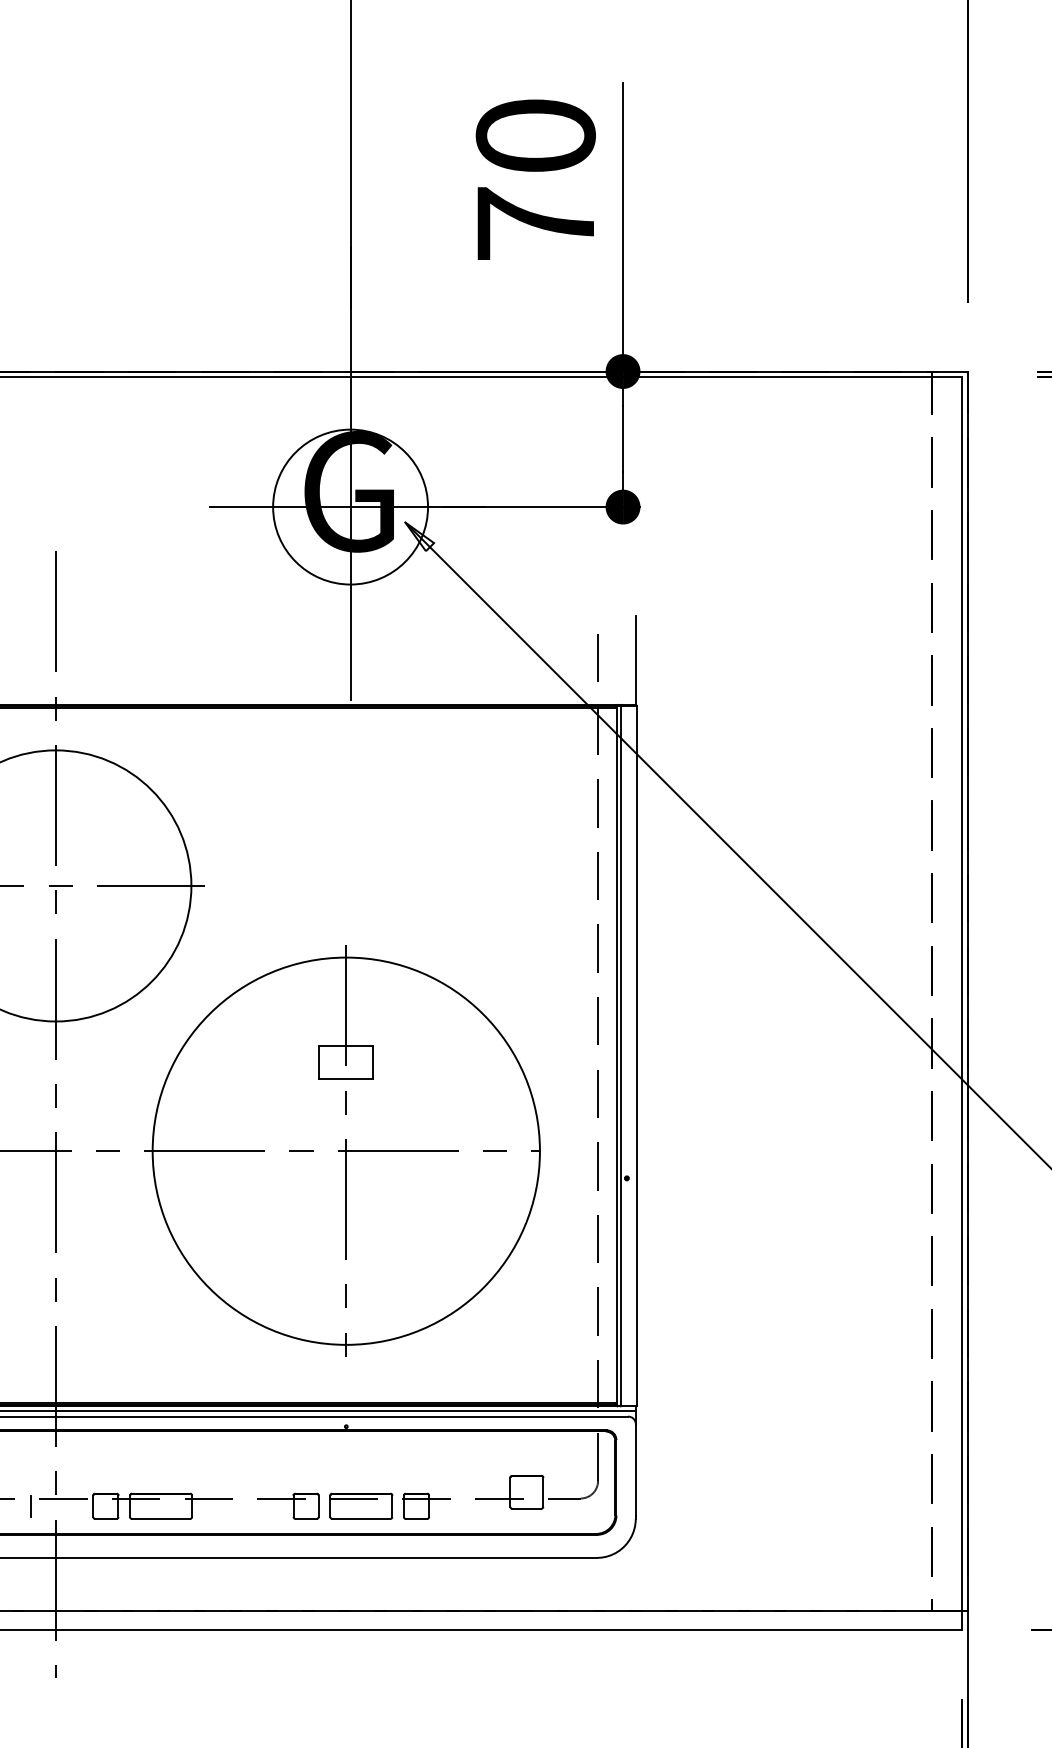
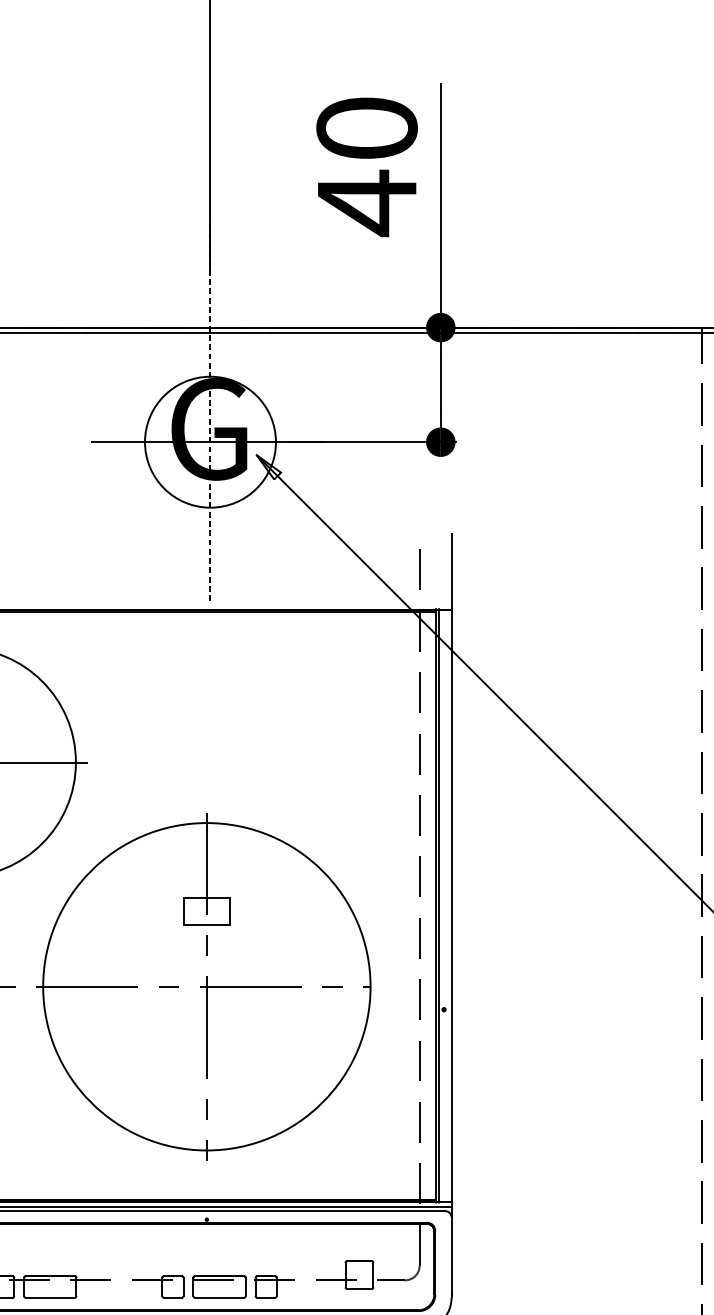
text: (535, 224) -> (366, 203), 70 -> 40
line: (350, 473) -> (210, 413), solid -> dashed

